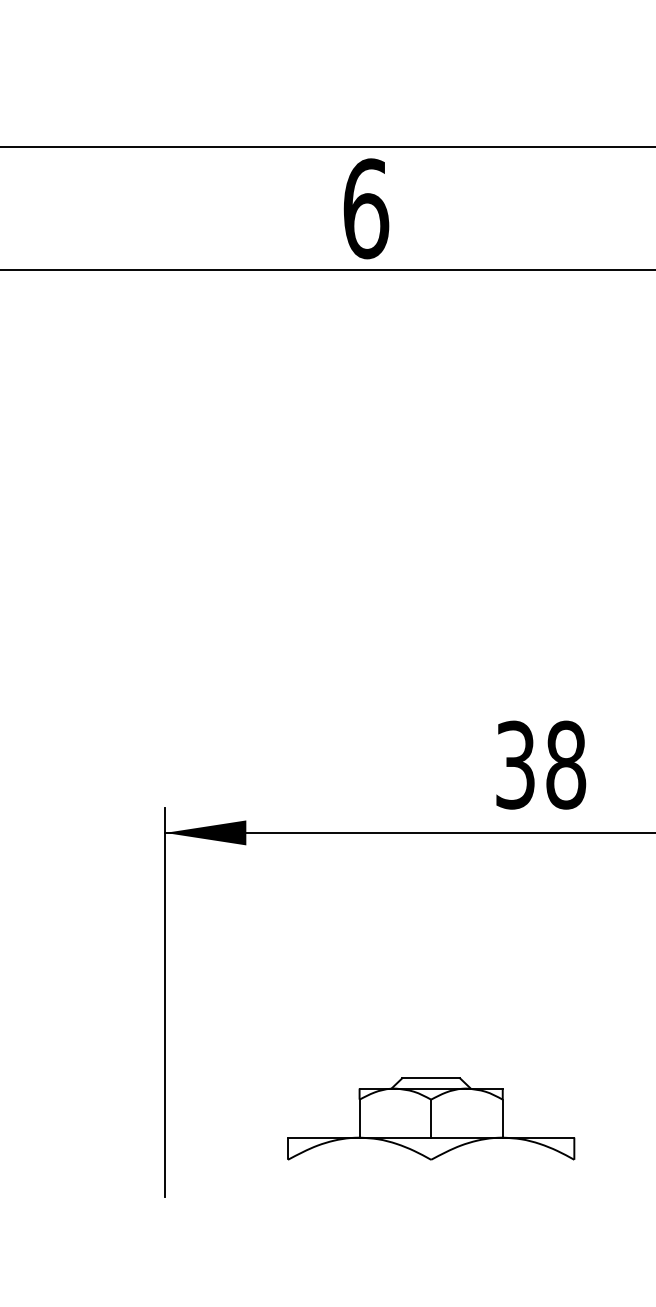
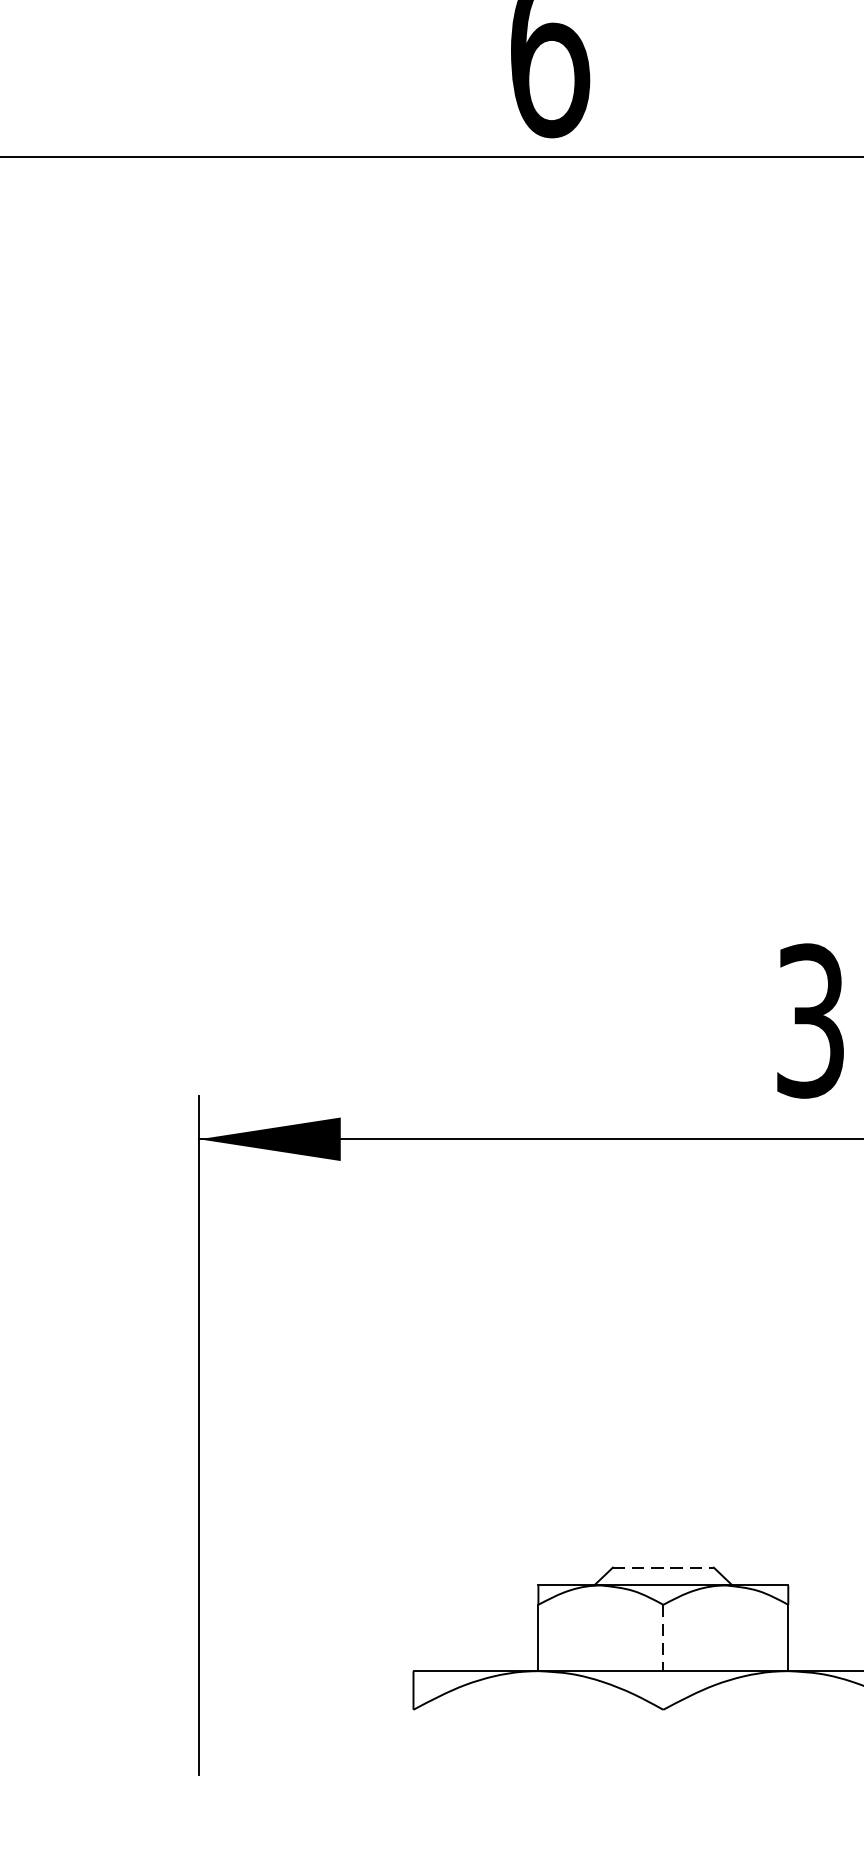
line: (431, 1078) -> (663, 1567), solid -> dashed
line: (431, 1119) -> (663, 1639), solid -> dashed

